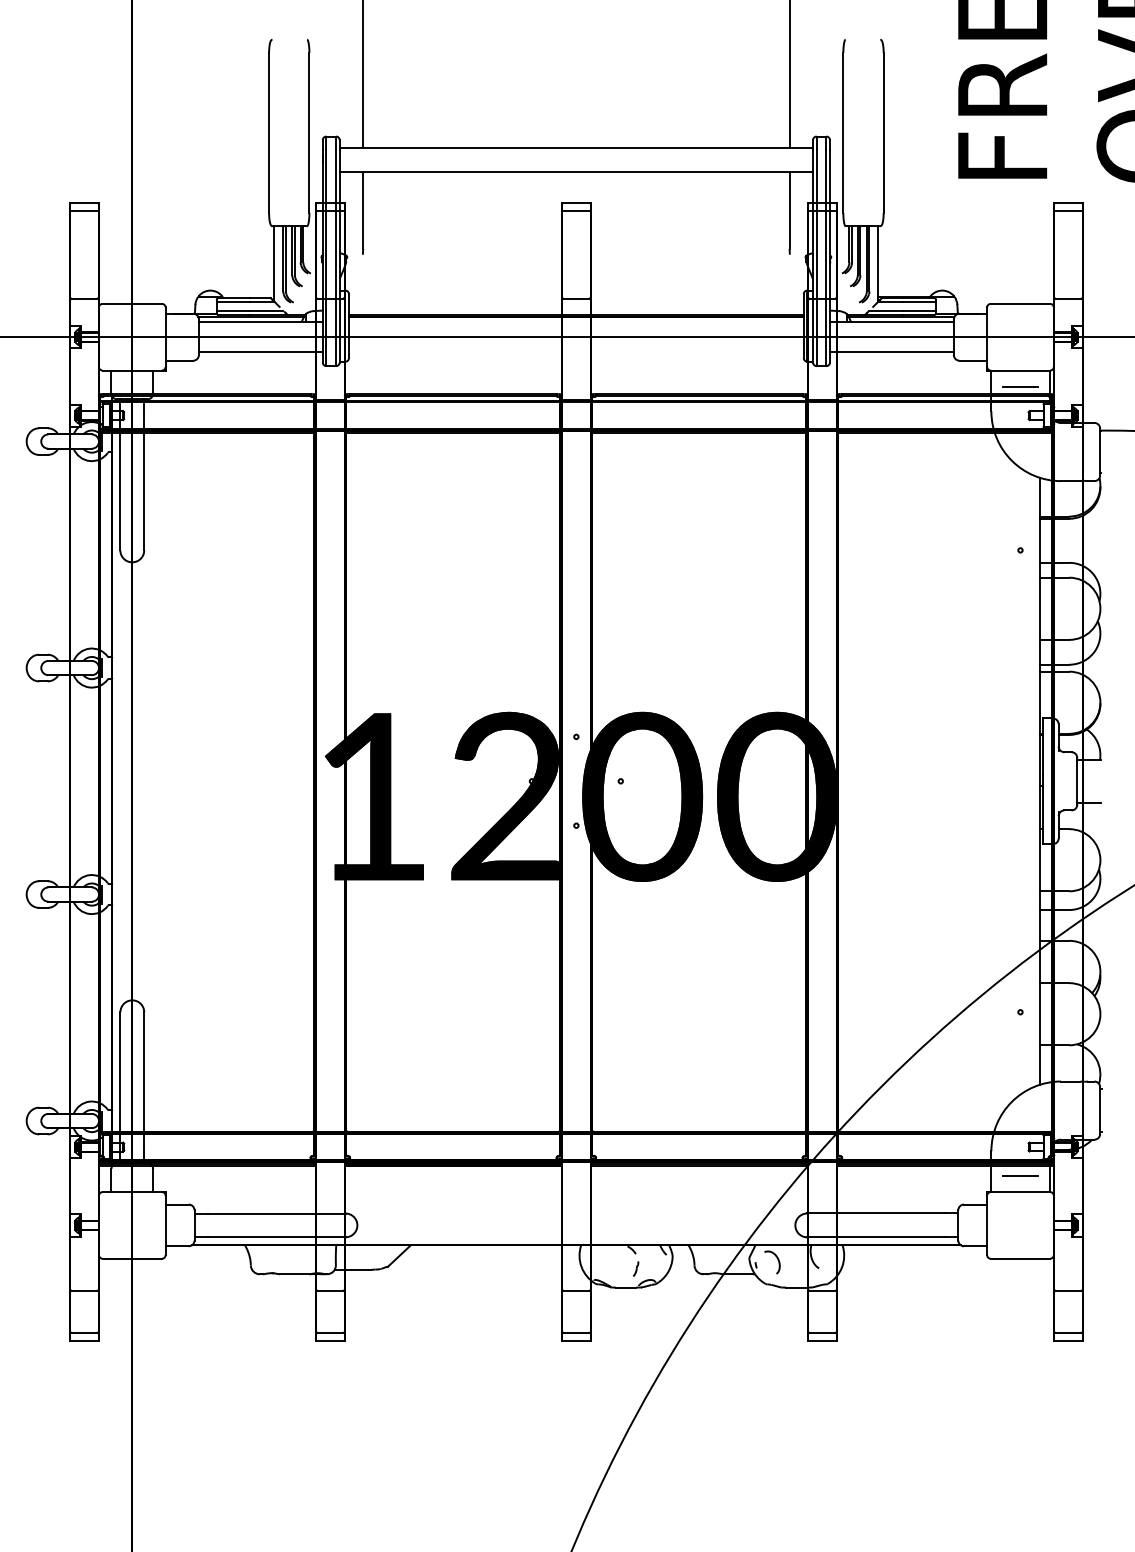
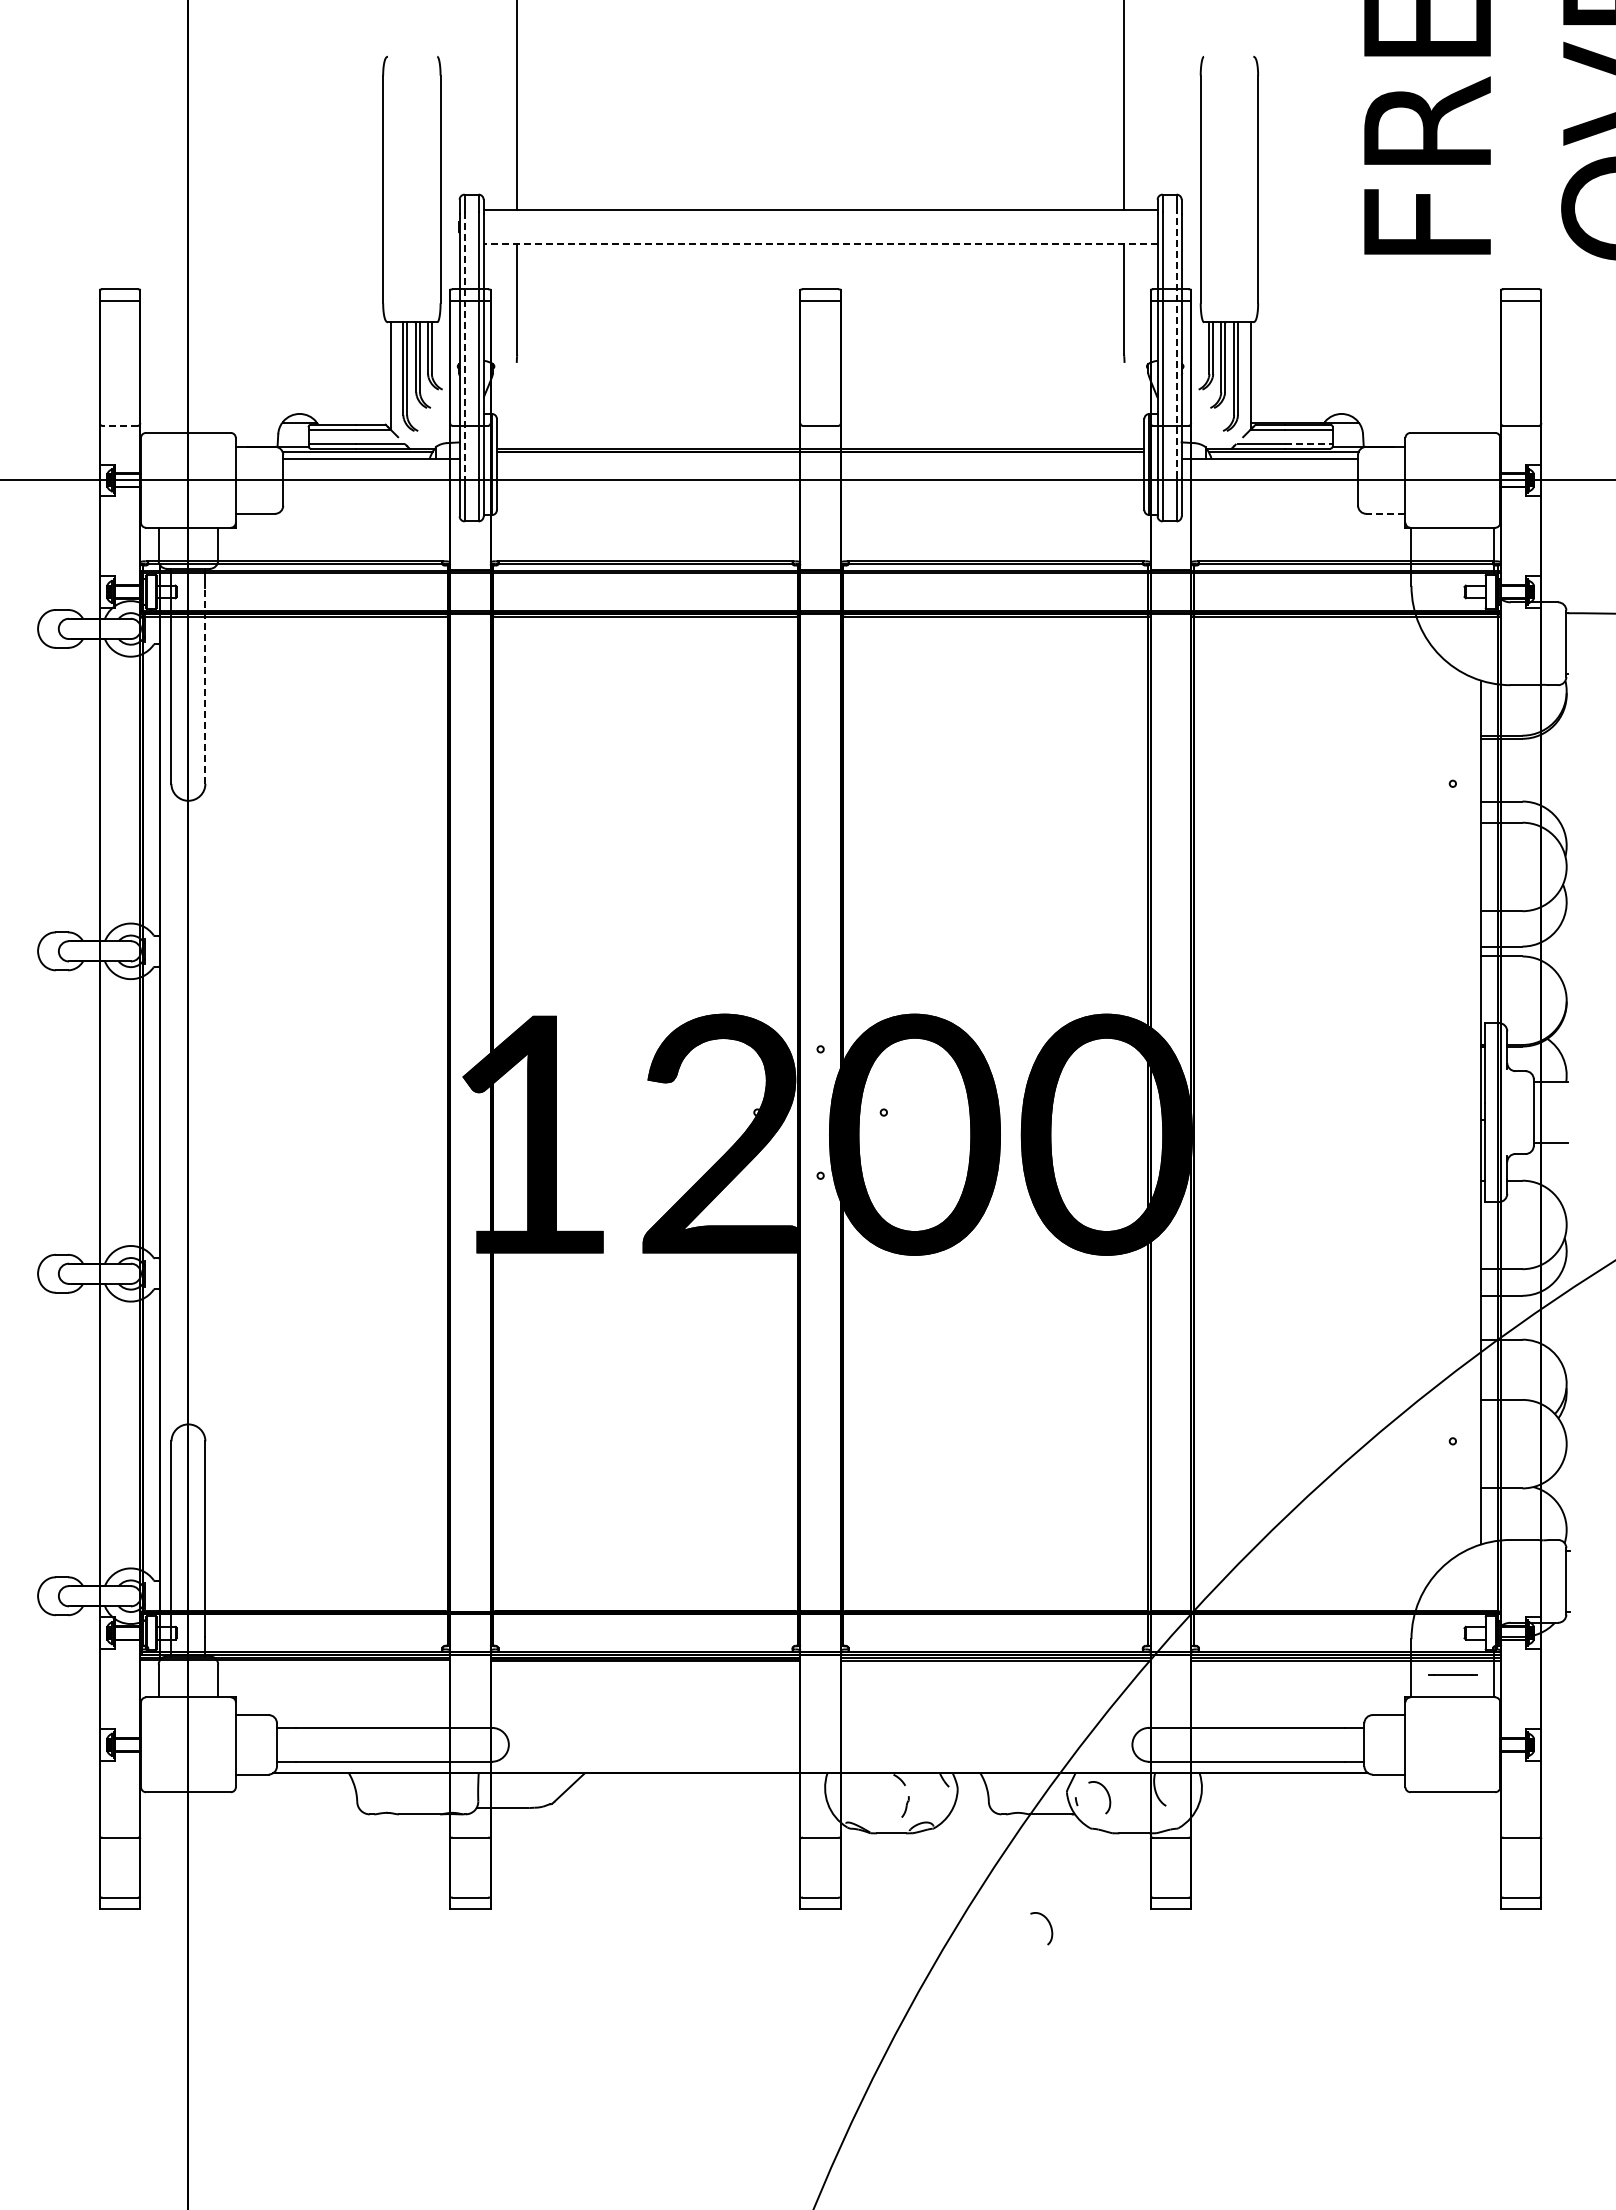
line: (576, 171) -> (820, 244), solid -> dashed
line: (826, 241) -> (1176, 344), solid -> dashed
line: (326, 242) -> (464, 345), solid -> dashed
line: (84, 298) -> (120, 425), solid -> dashed
line: (919, 311) -> (1309, 443), solid -> dashed
line: (260, 352) -> (371, 501), removed
line: (891, 352) -> (1269, 501), removed
line: (973, 360) -> (1385, 513), solid -> dashed
line: (1020, 386) -> (1452, 550), removed
line: (144, 481) -> (205, 685), solid -> dashed
curve: (737, 1352) -> (1049, 1925), added

